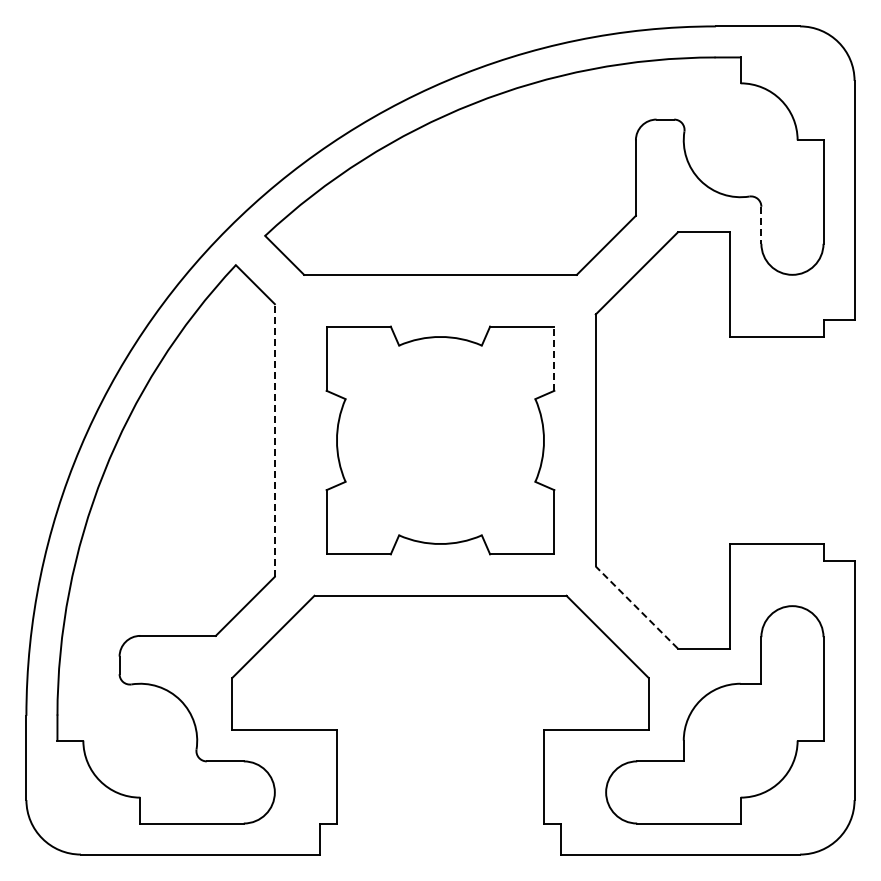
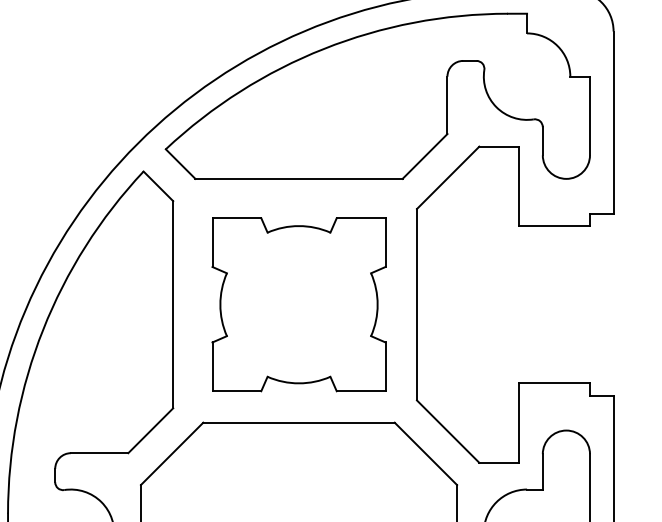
line: (761, 225) -> (542, 141), dashed -> solid
line: (554, 358) -> (385, 242), dashed -> solid
line: (274, 440) -> (172, 304), dashed -> solid
line: (636, 607) -> (447, 431), dashed -> solid

